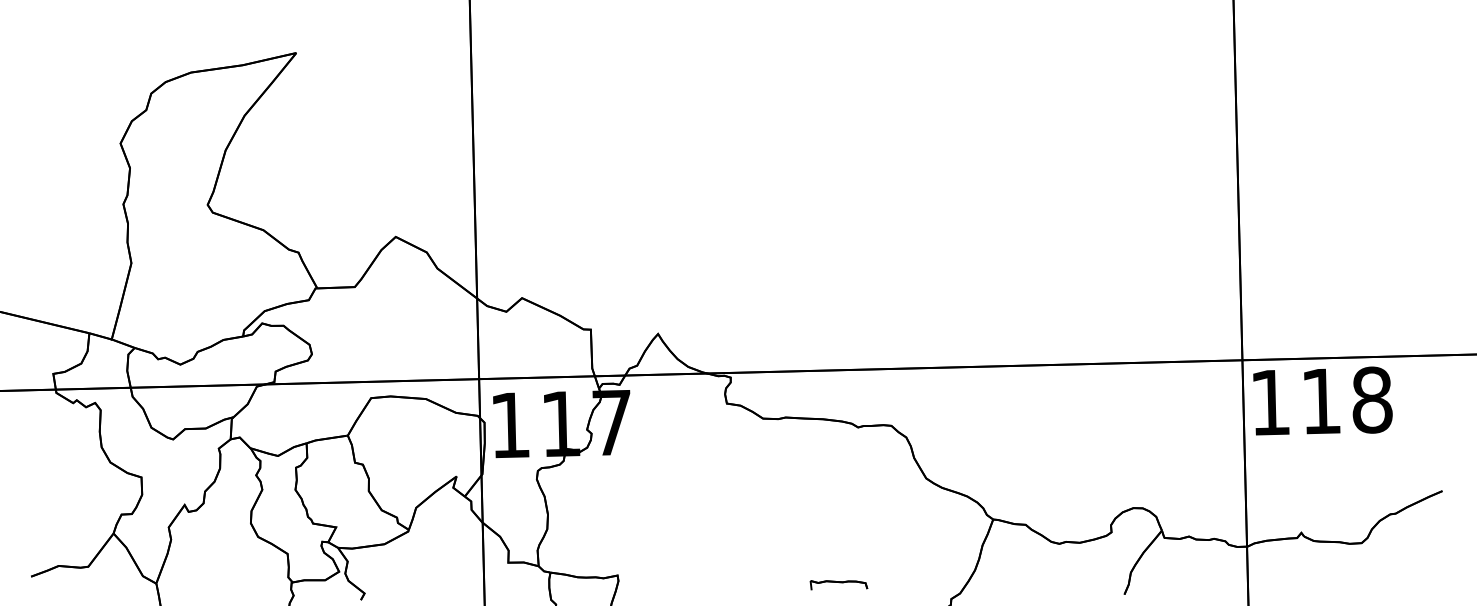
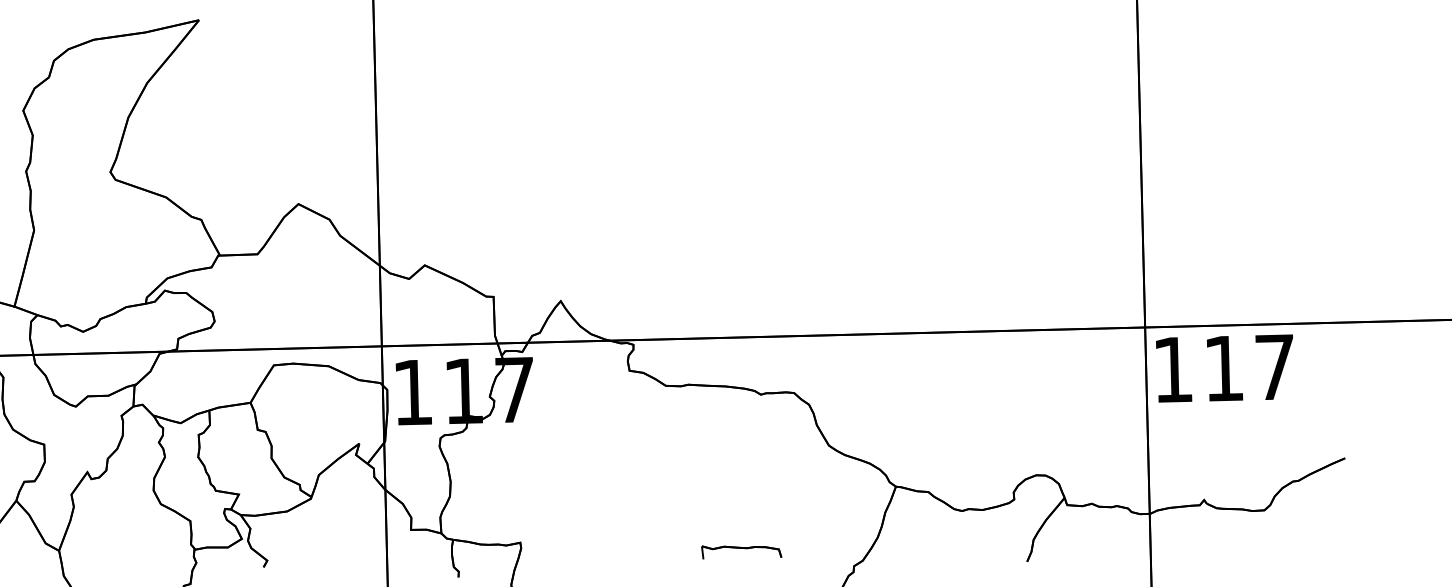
text: (1372, 399) -> (1275, 366), 118 -> 117
part: (838, 585) -> (741, 552), size x1.4

